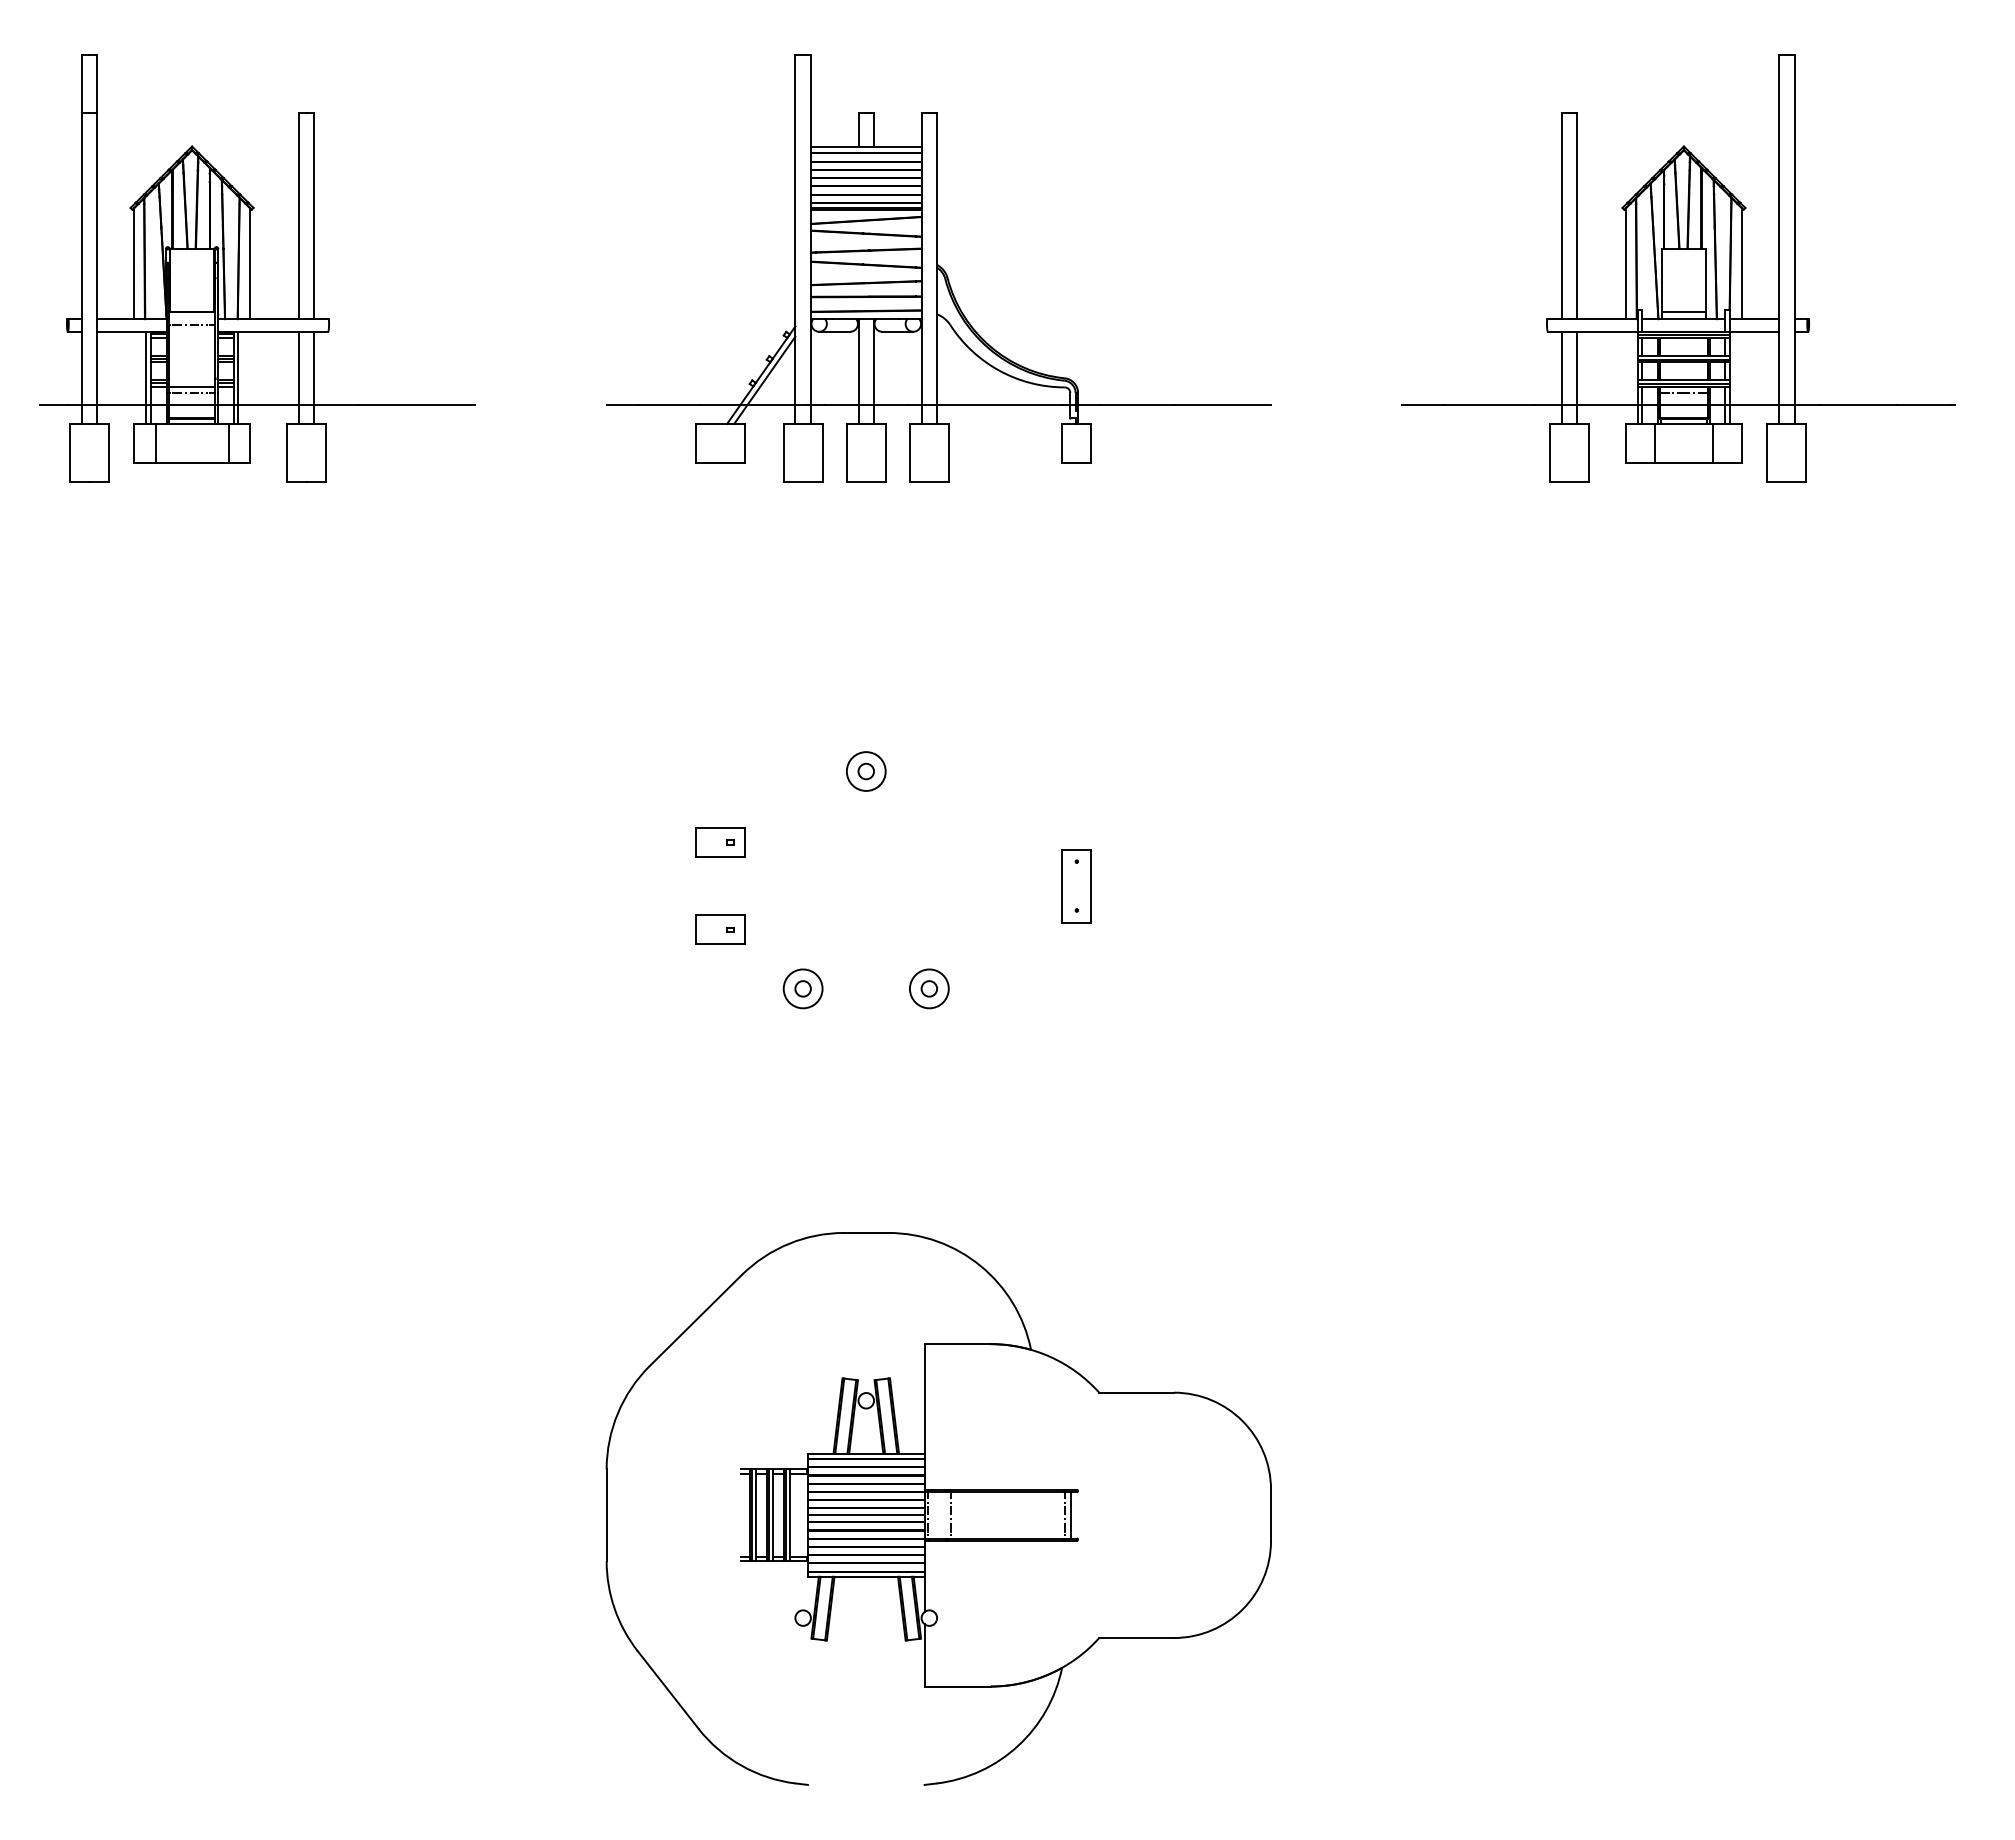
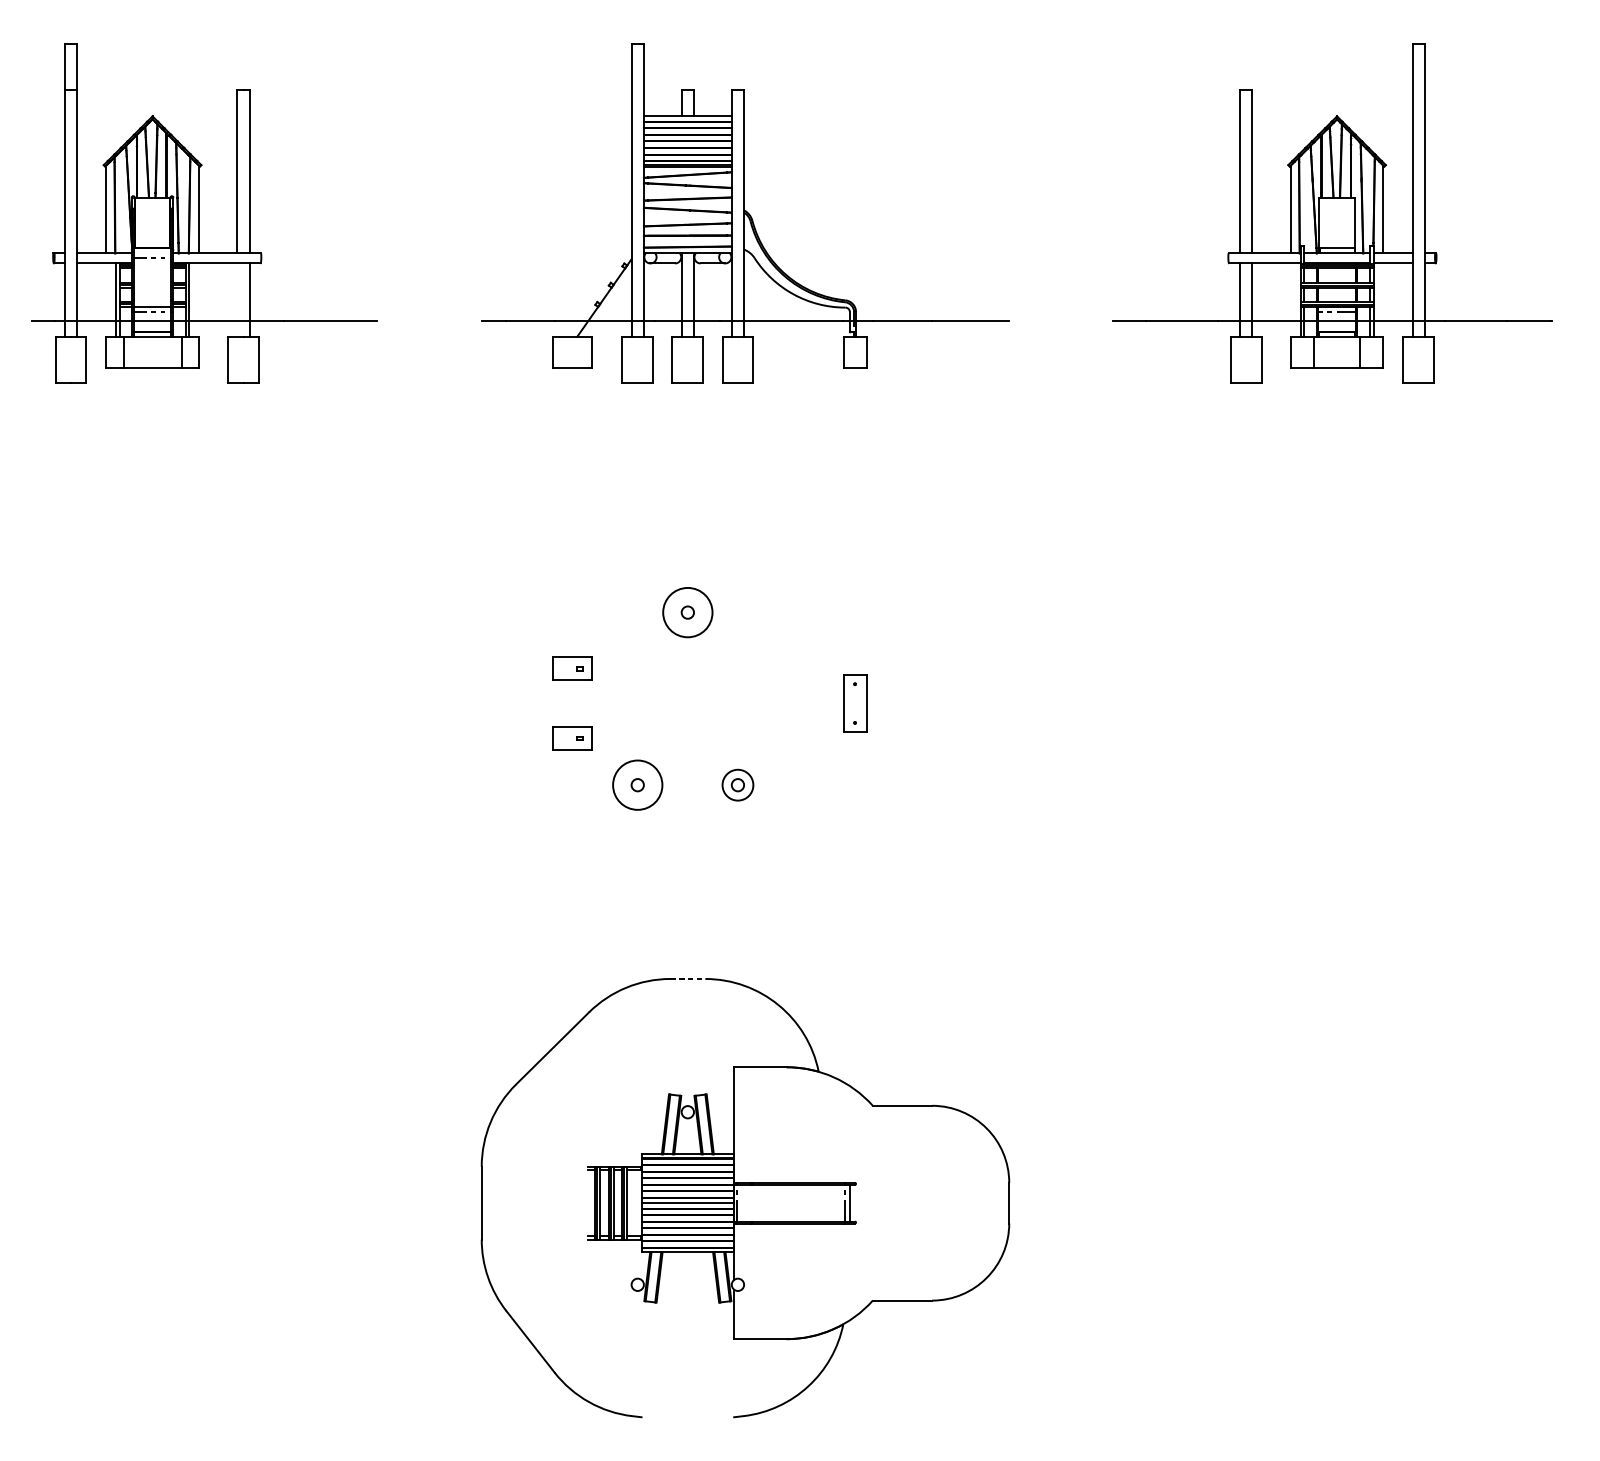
line: (298, 377) -> (237, 299), removed
line: (764, 380) -> (607, 302), removed
circle: (865, 771) -> (687, 612), size x1.6
circle: (802, 988) -> (637, 784), size x1.6
line: (866, 1232) -> (688, 978), solid -> dashed
line: (950, 1515) -> (754, 1203), removed

